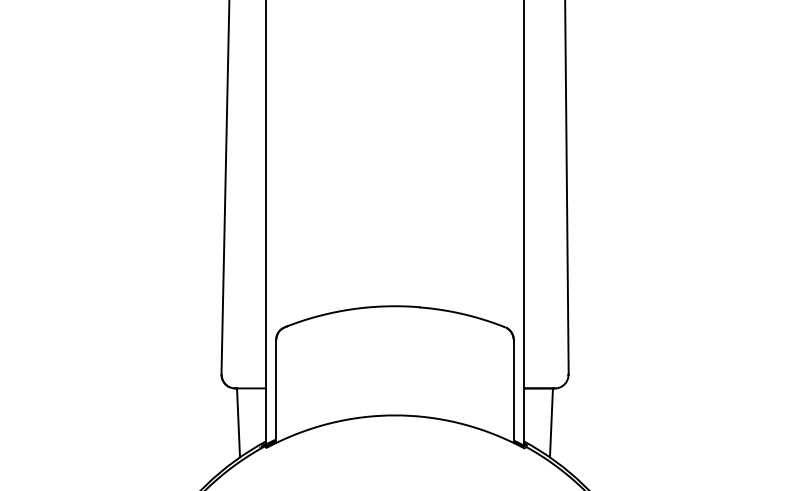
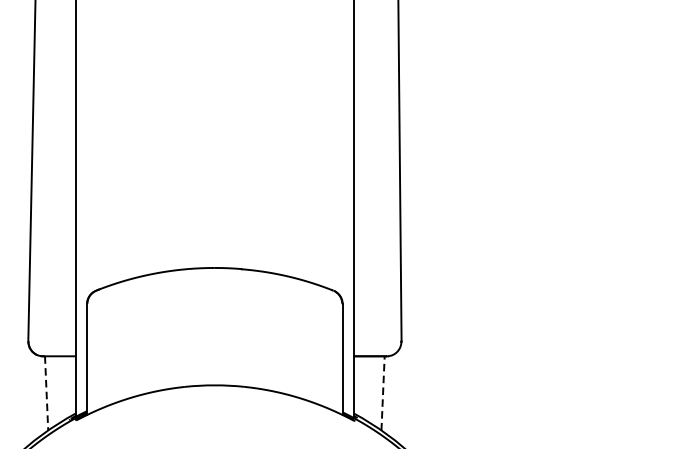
line: (238, 422) -> (46, 392), solid -> dashed
line: (551, 422) -> (383, 392), solid -> dashed

